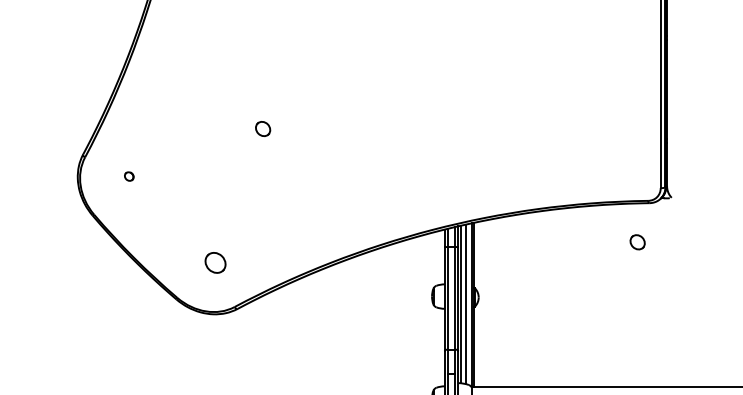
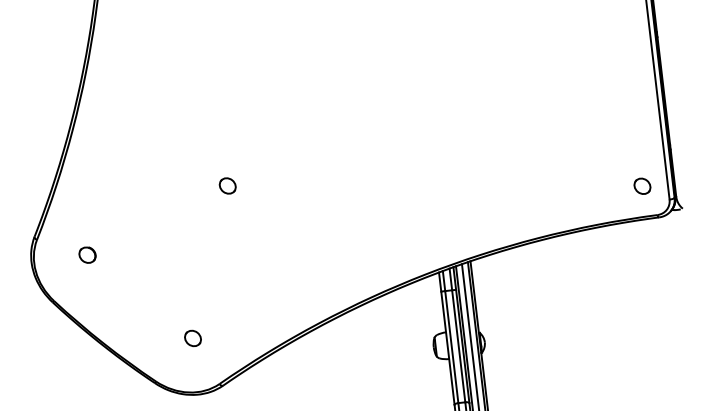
part: (129, 176) -> (87, 254), size x1.67
part: (637, 242) -> (642, 186), moved
part: (215, 263) -> (193, 338), size x0.71

